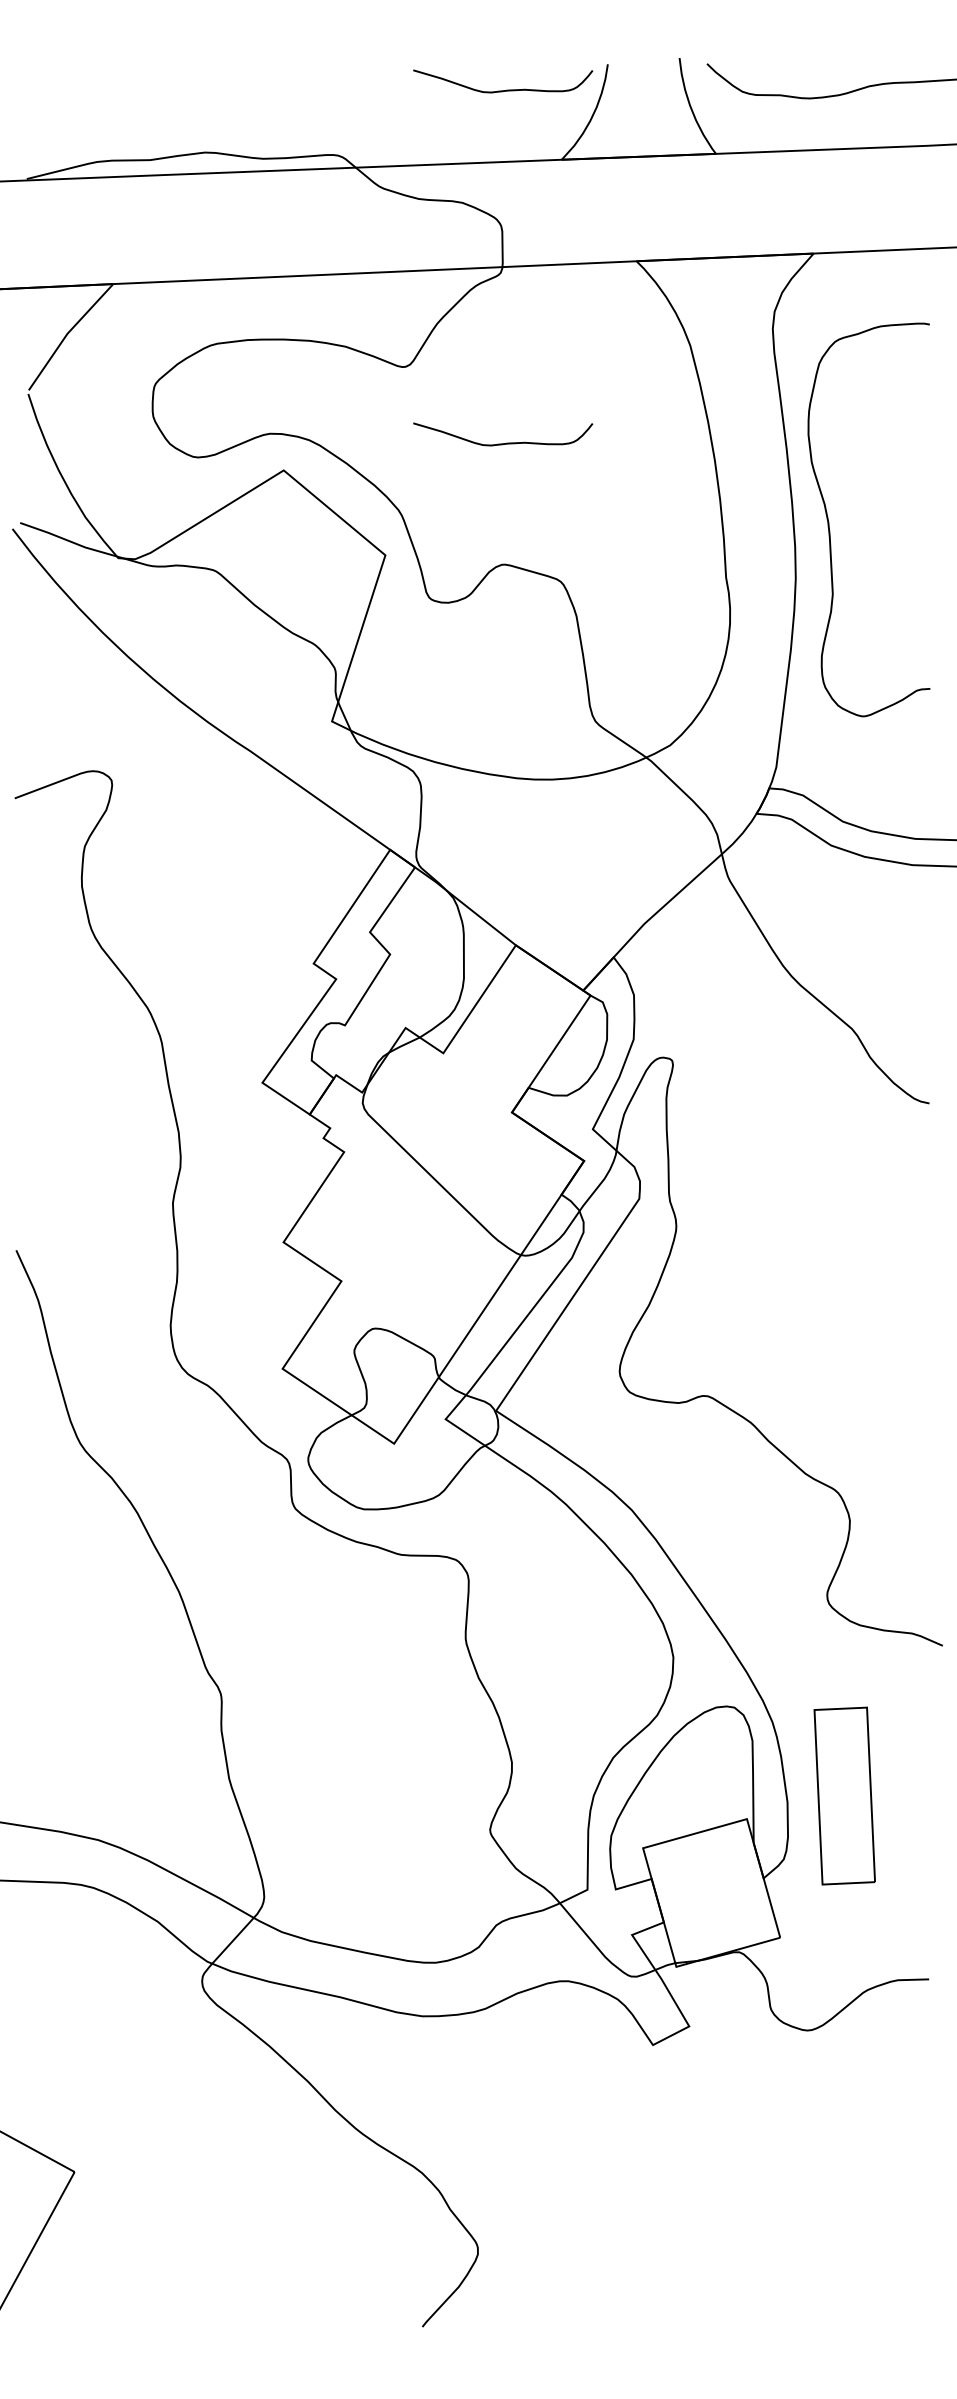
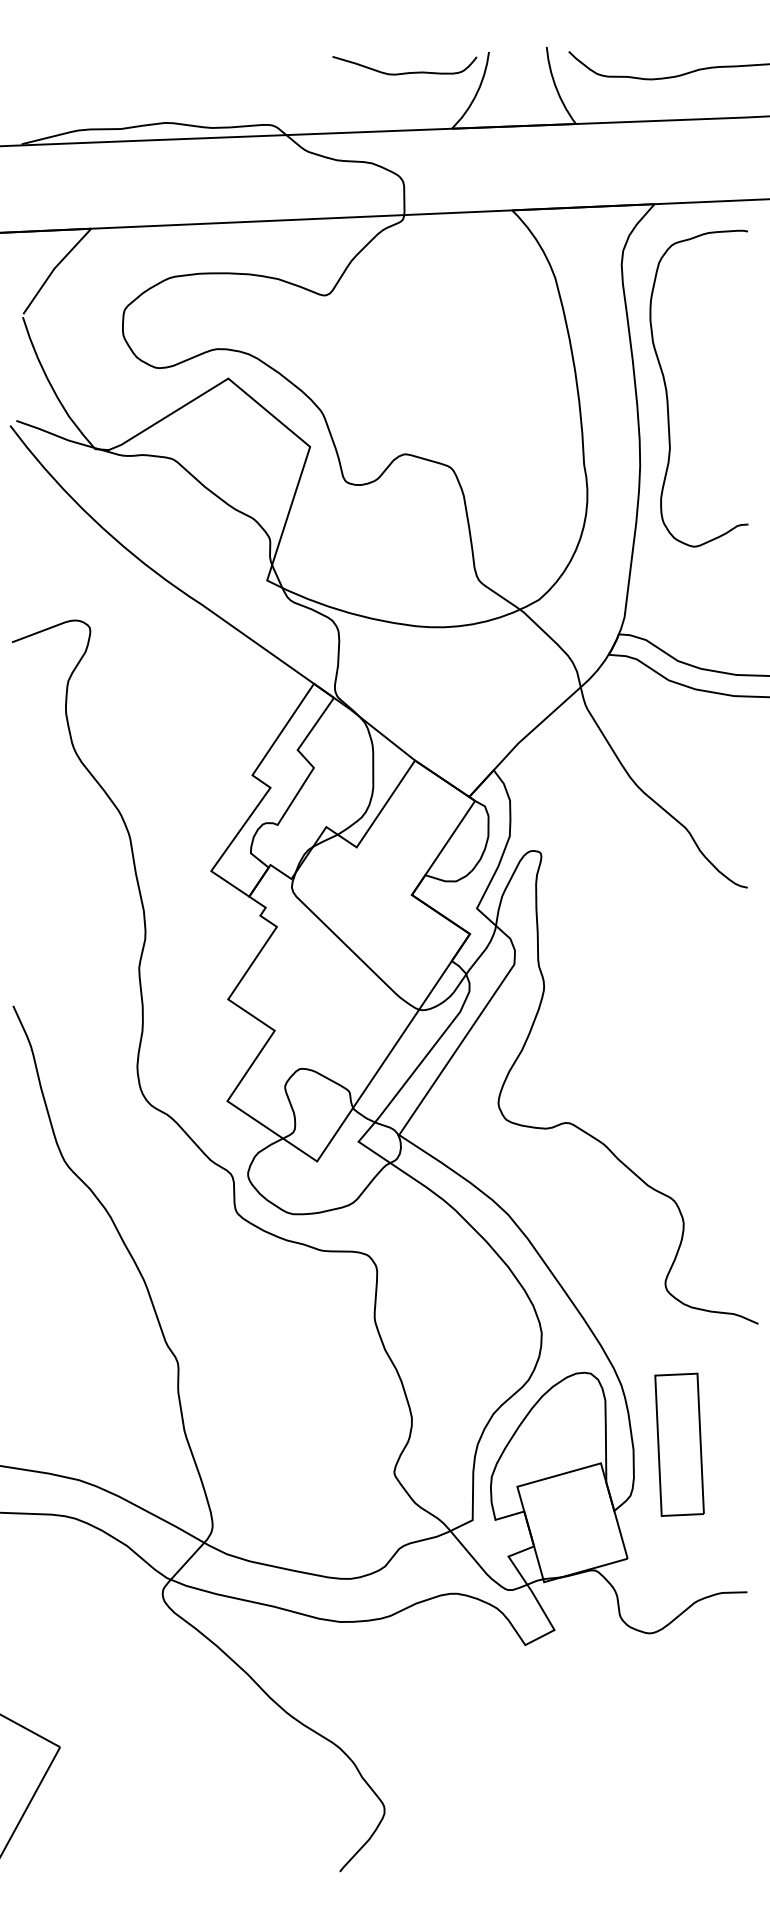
curve: (506, 442) -> (407, 356), removed
curve: (829, 521) -> (667, 389), moved

